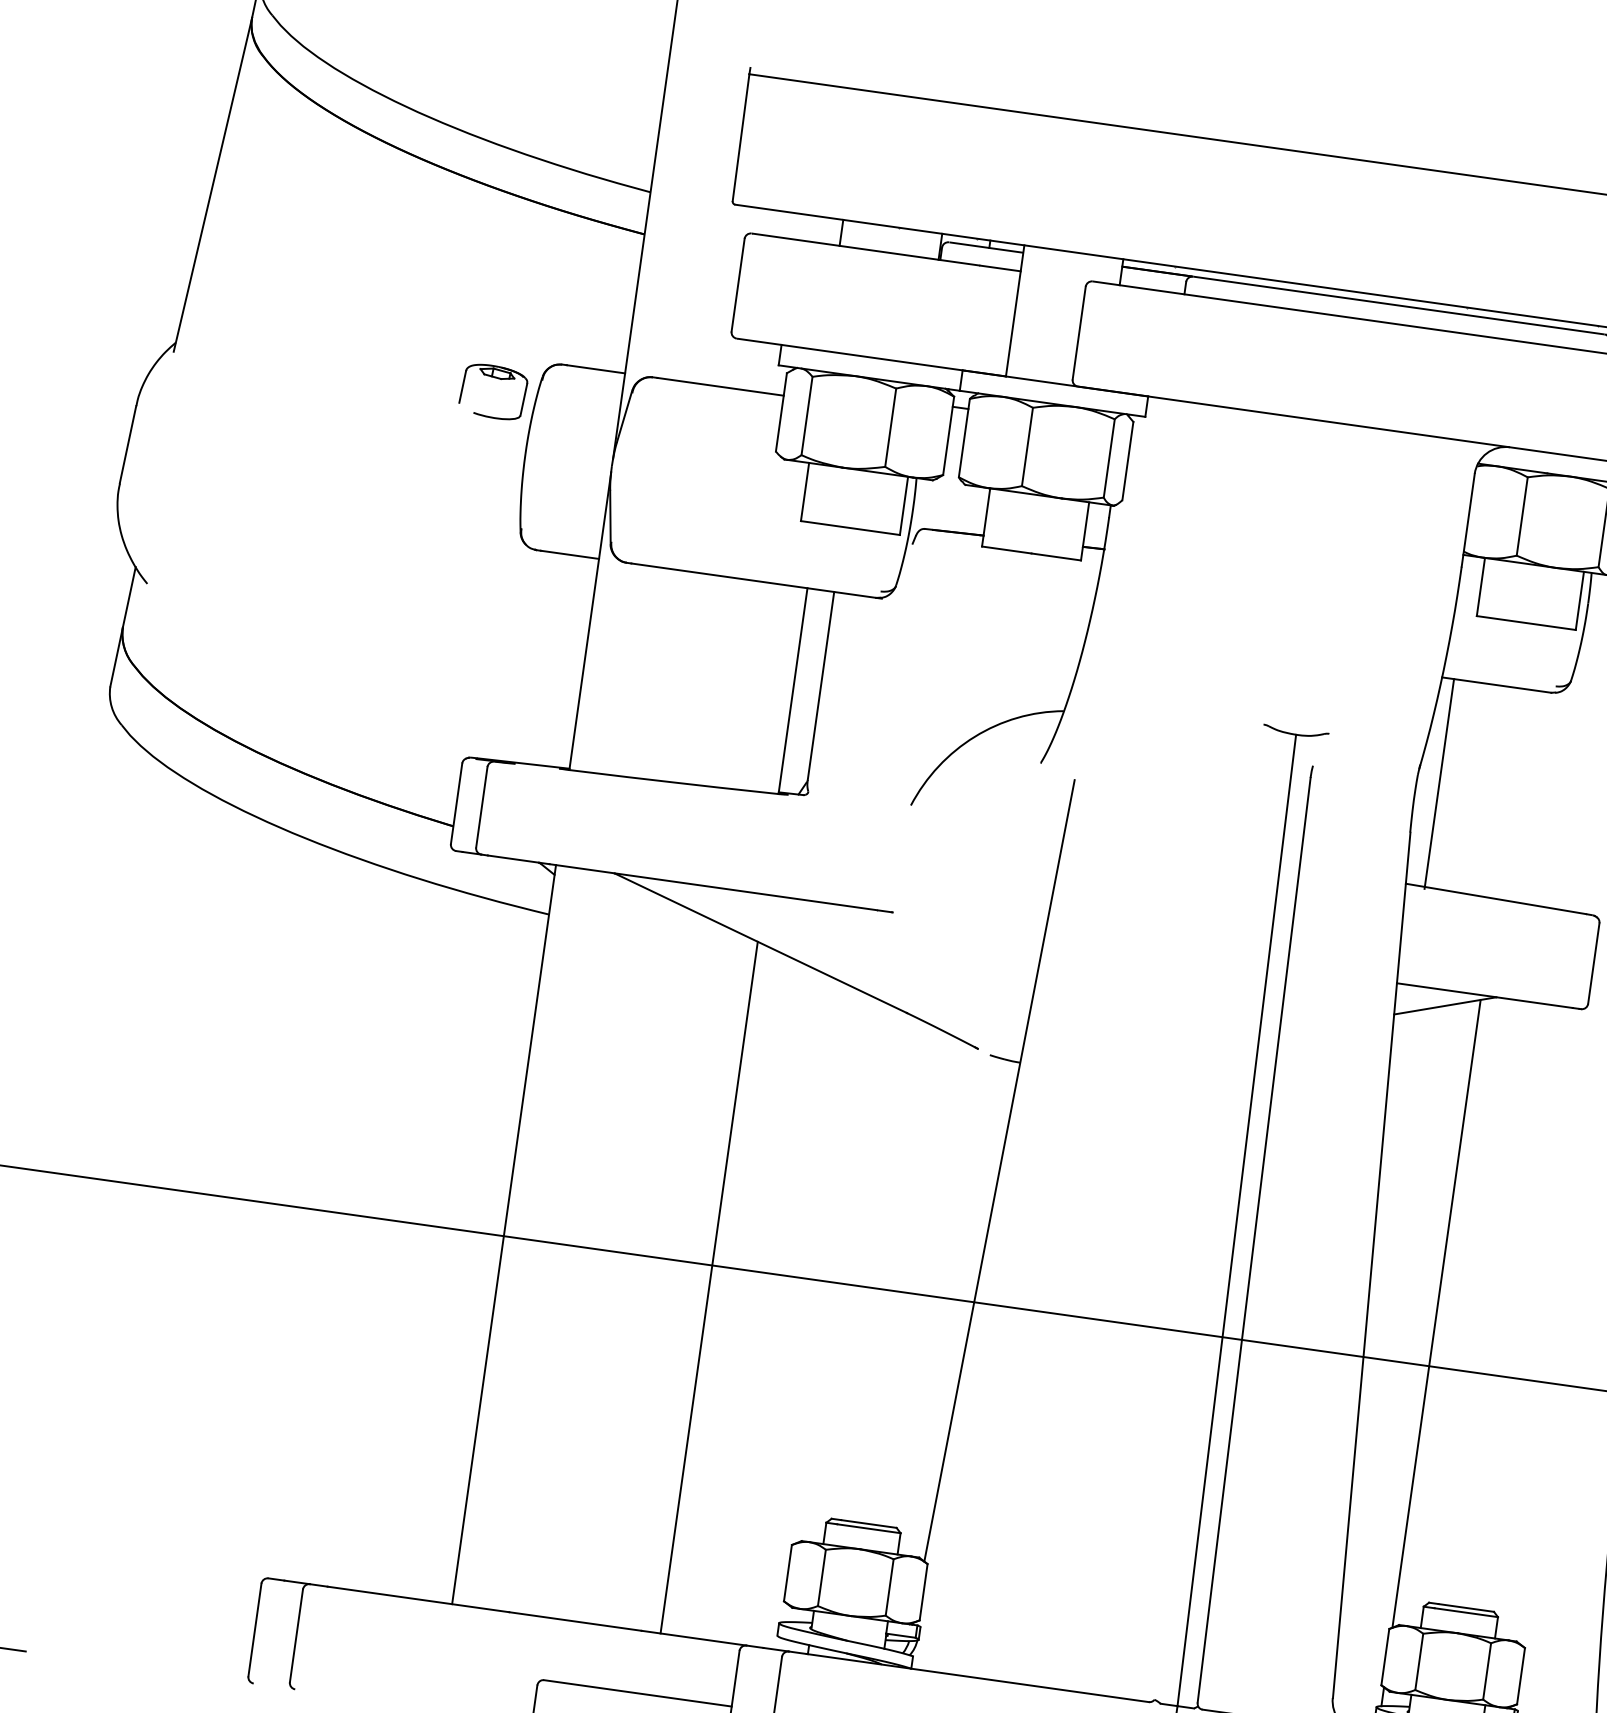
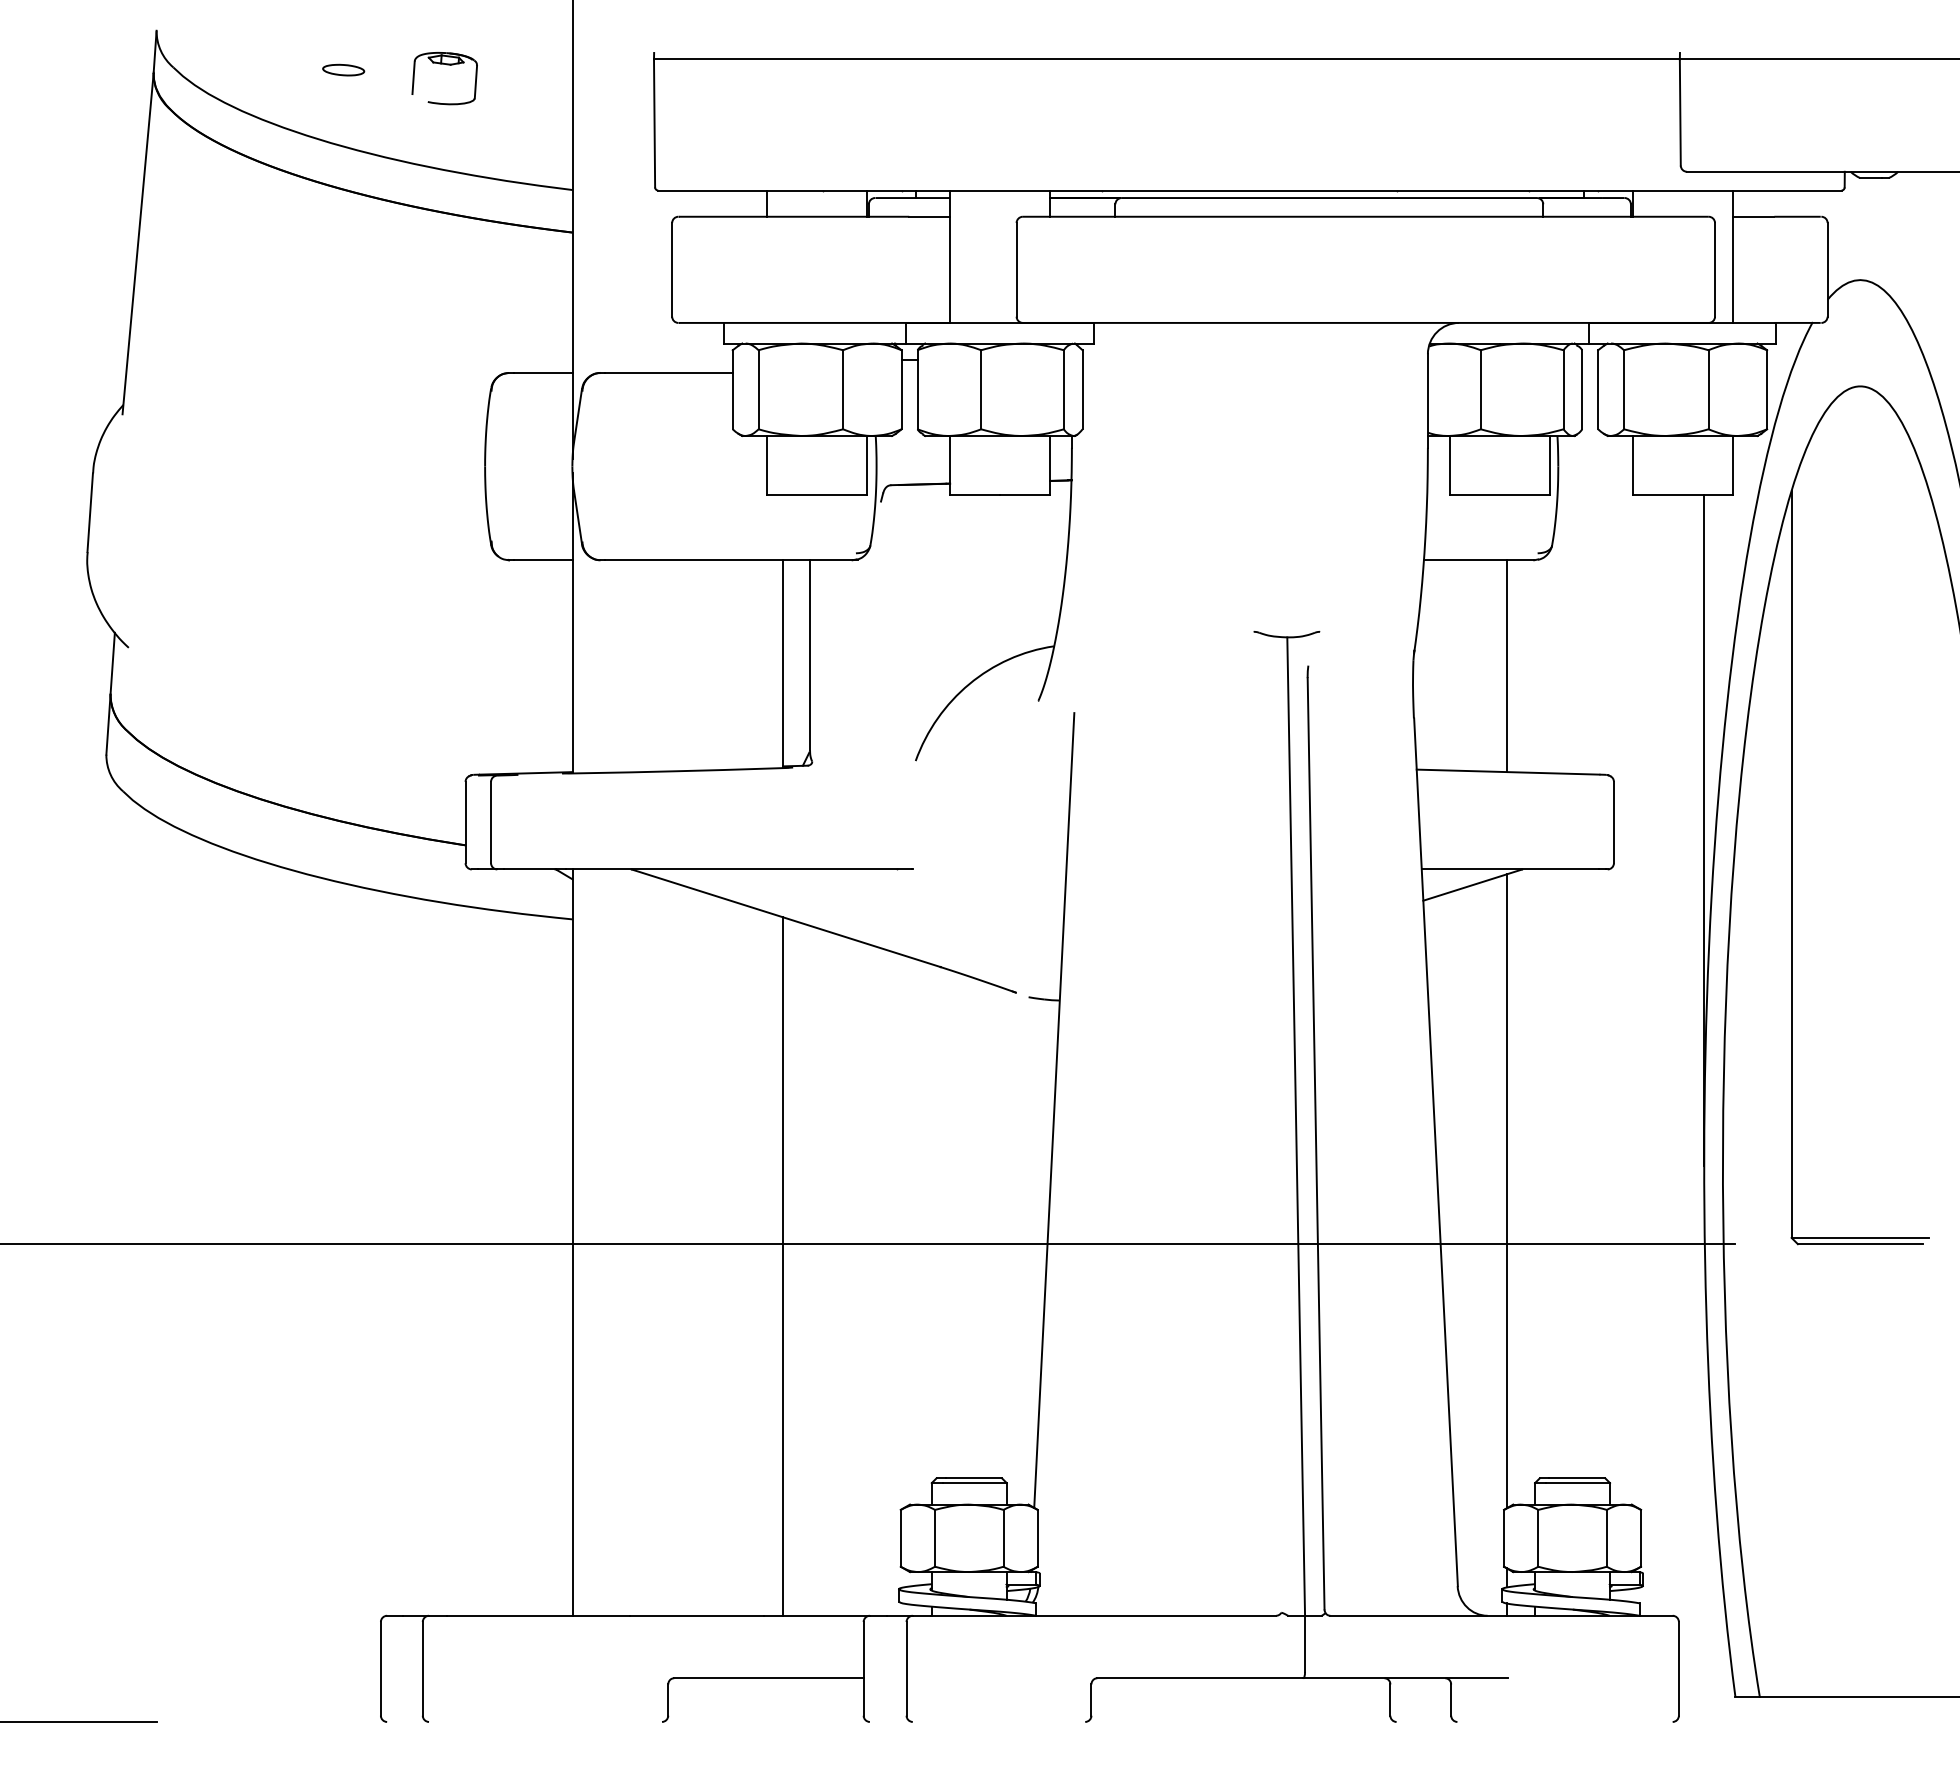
part: (440, 41) -> (343, 69), added
part: (497, 379) -> (446, 65), moved
line: (1438, 784) -> (1506, 666), moved

